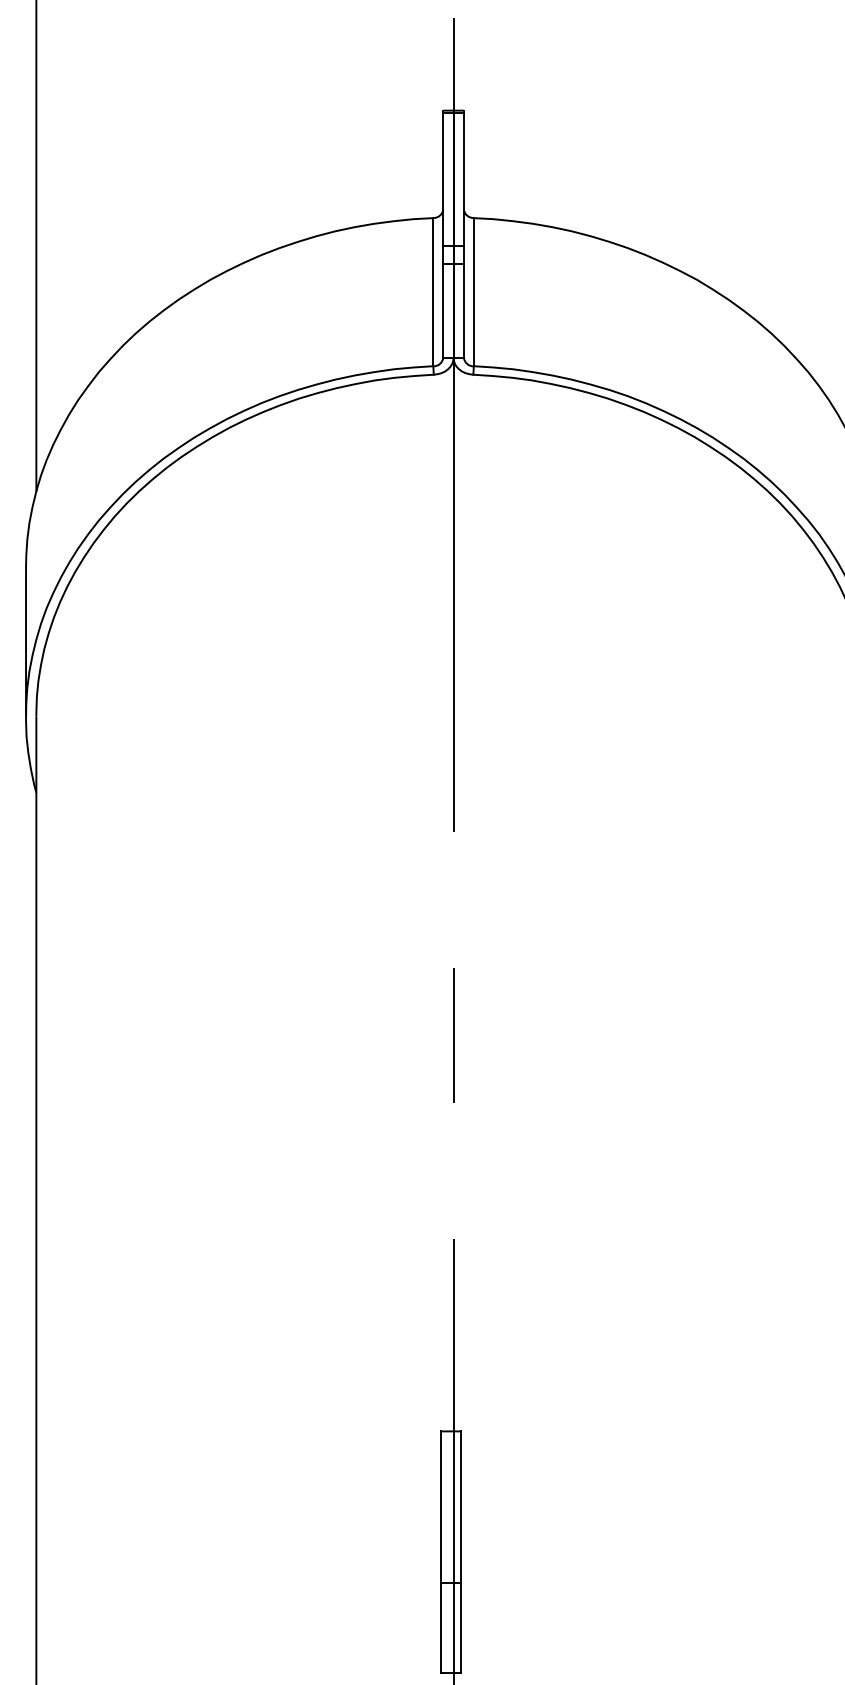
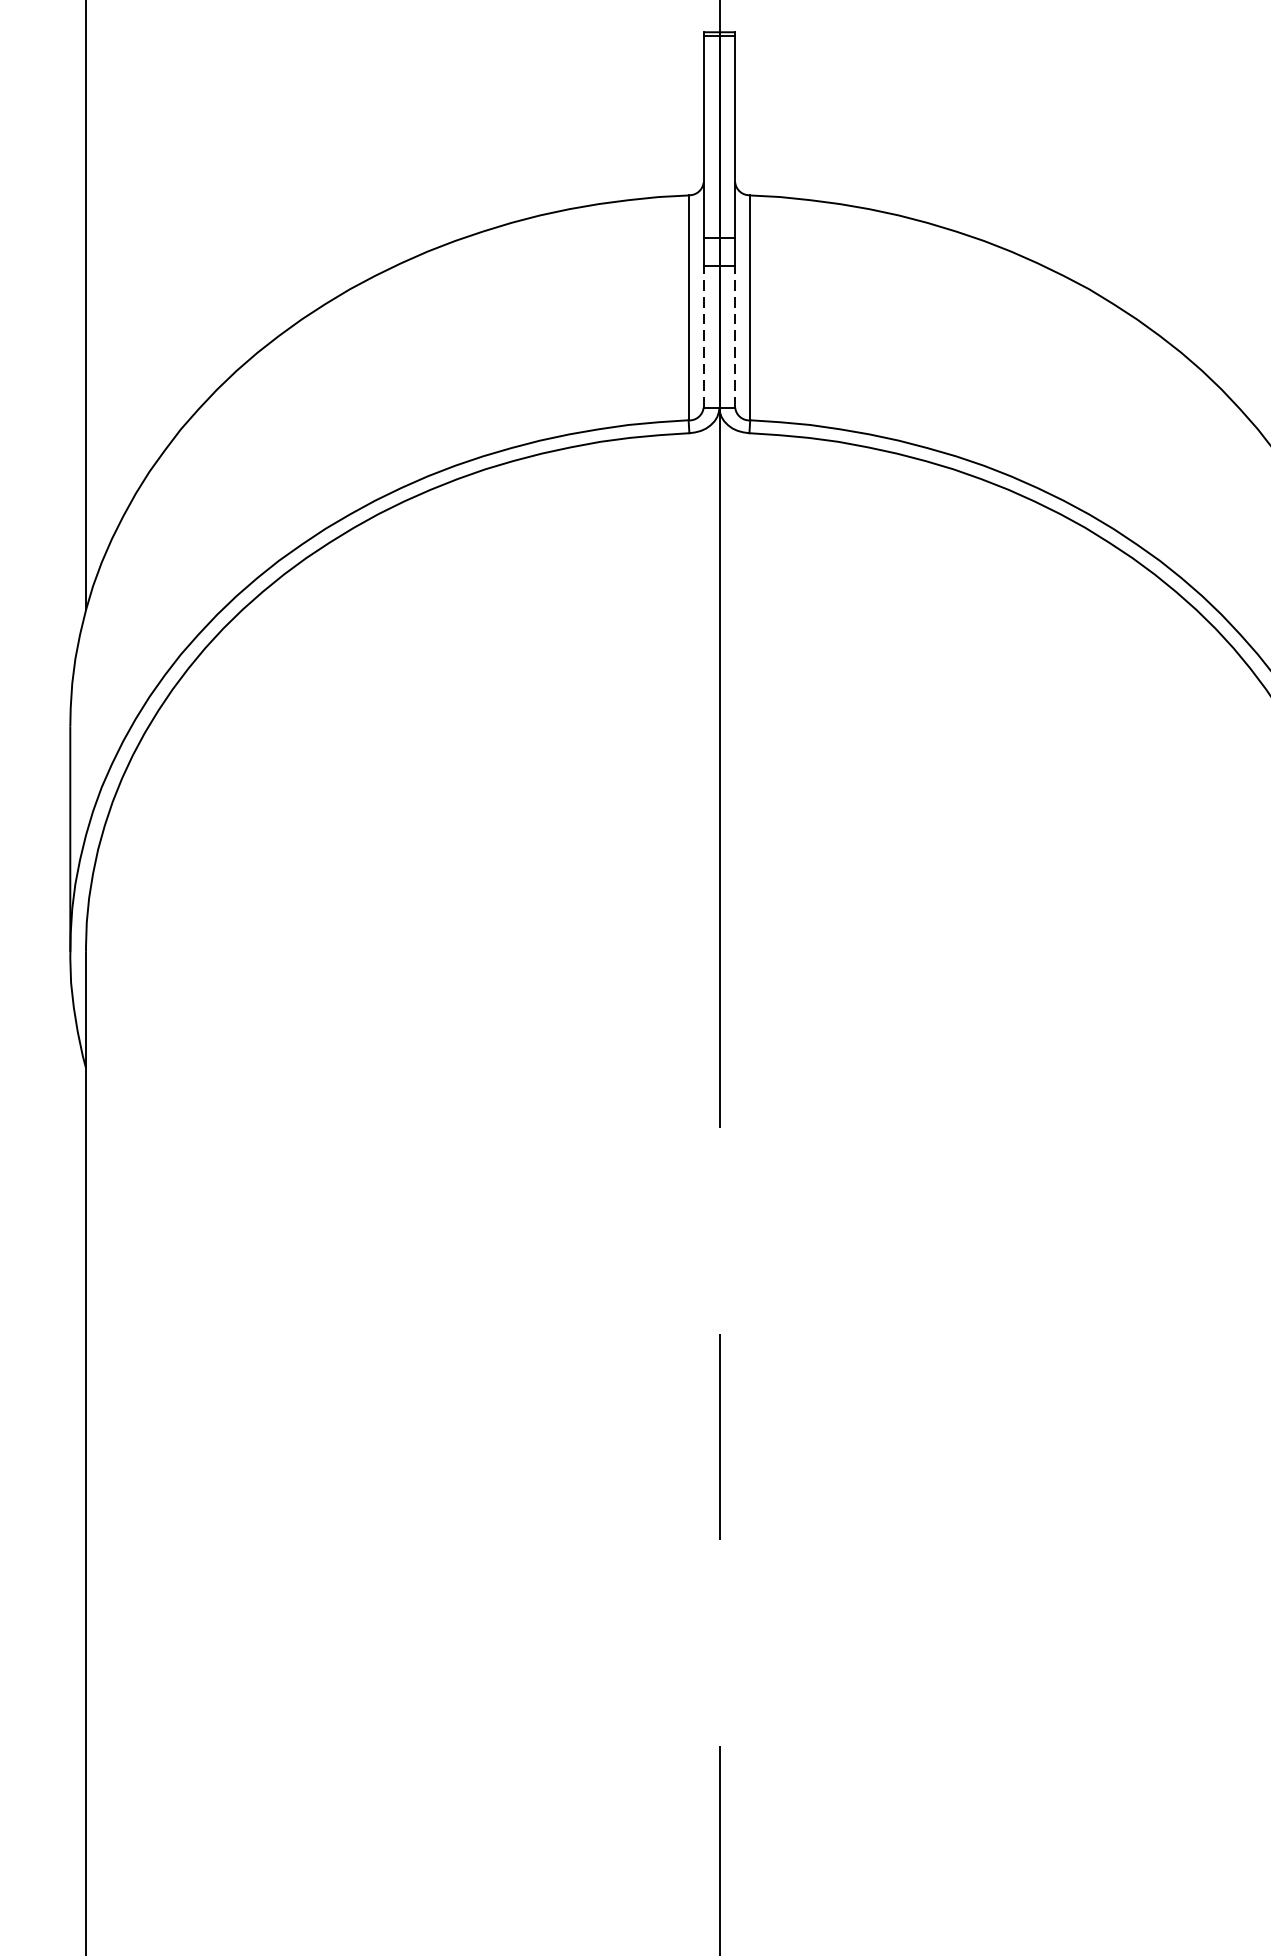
line: (443, 311) -> (704, 337), solid -> dashed
line: (464, 311) -> (735, 337), solid -> dashed

